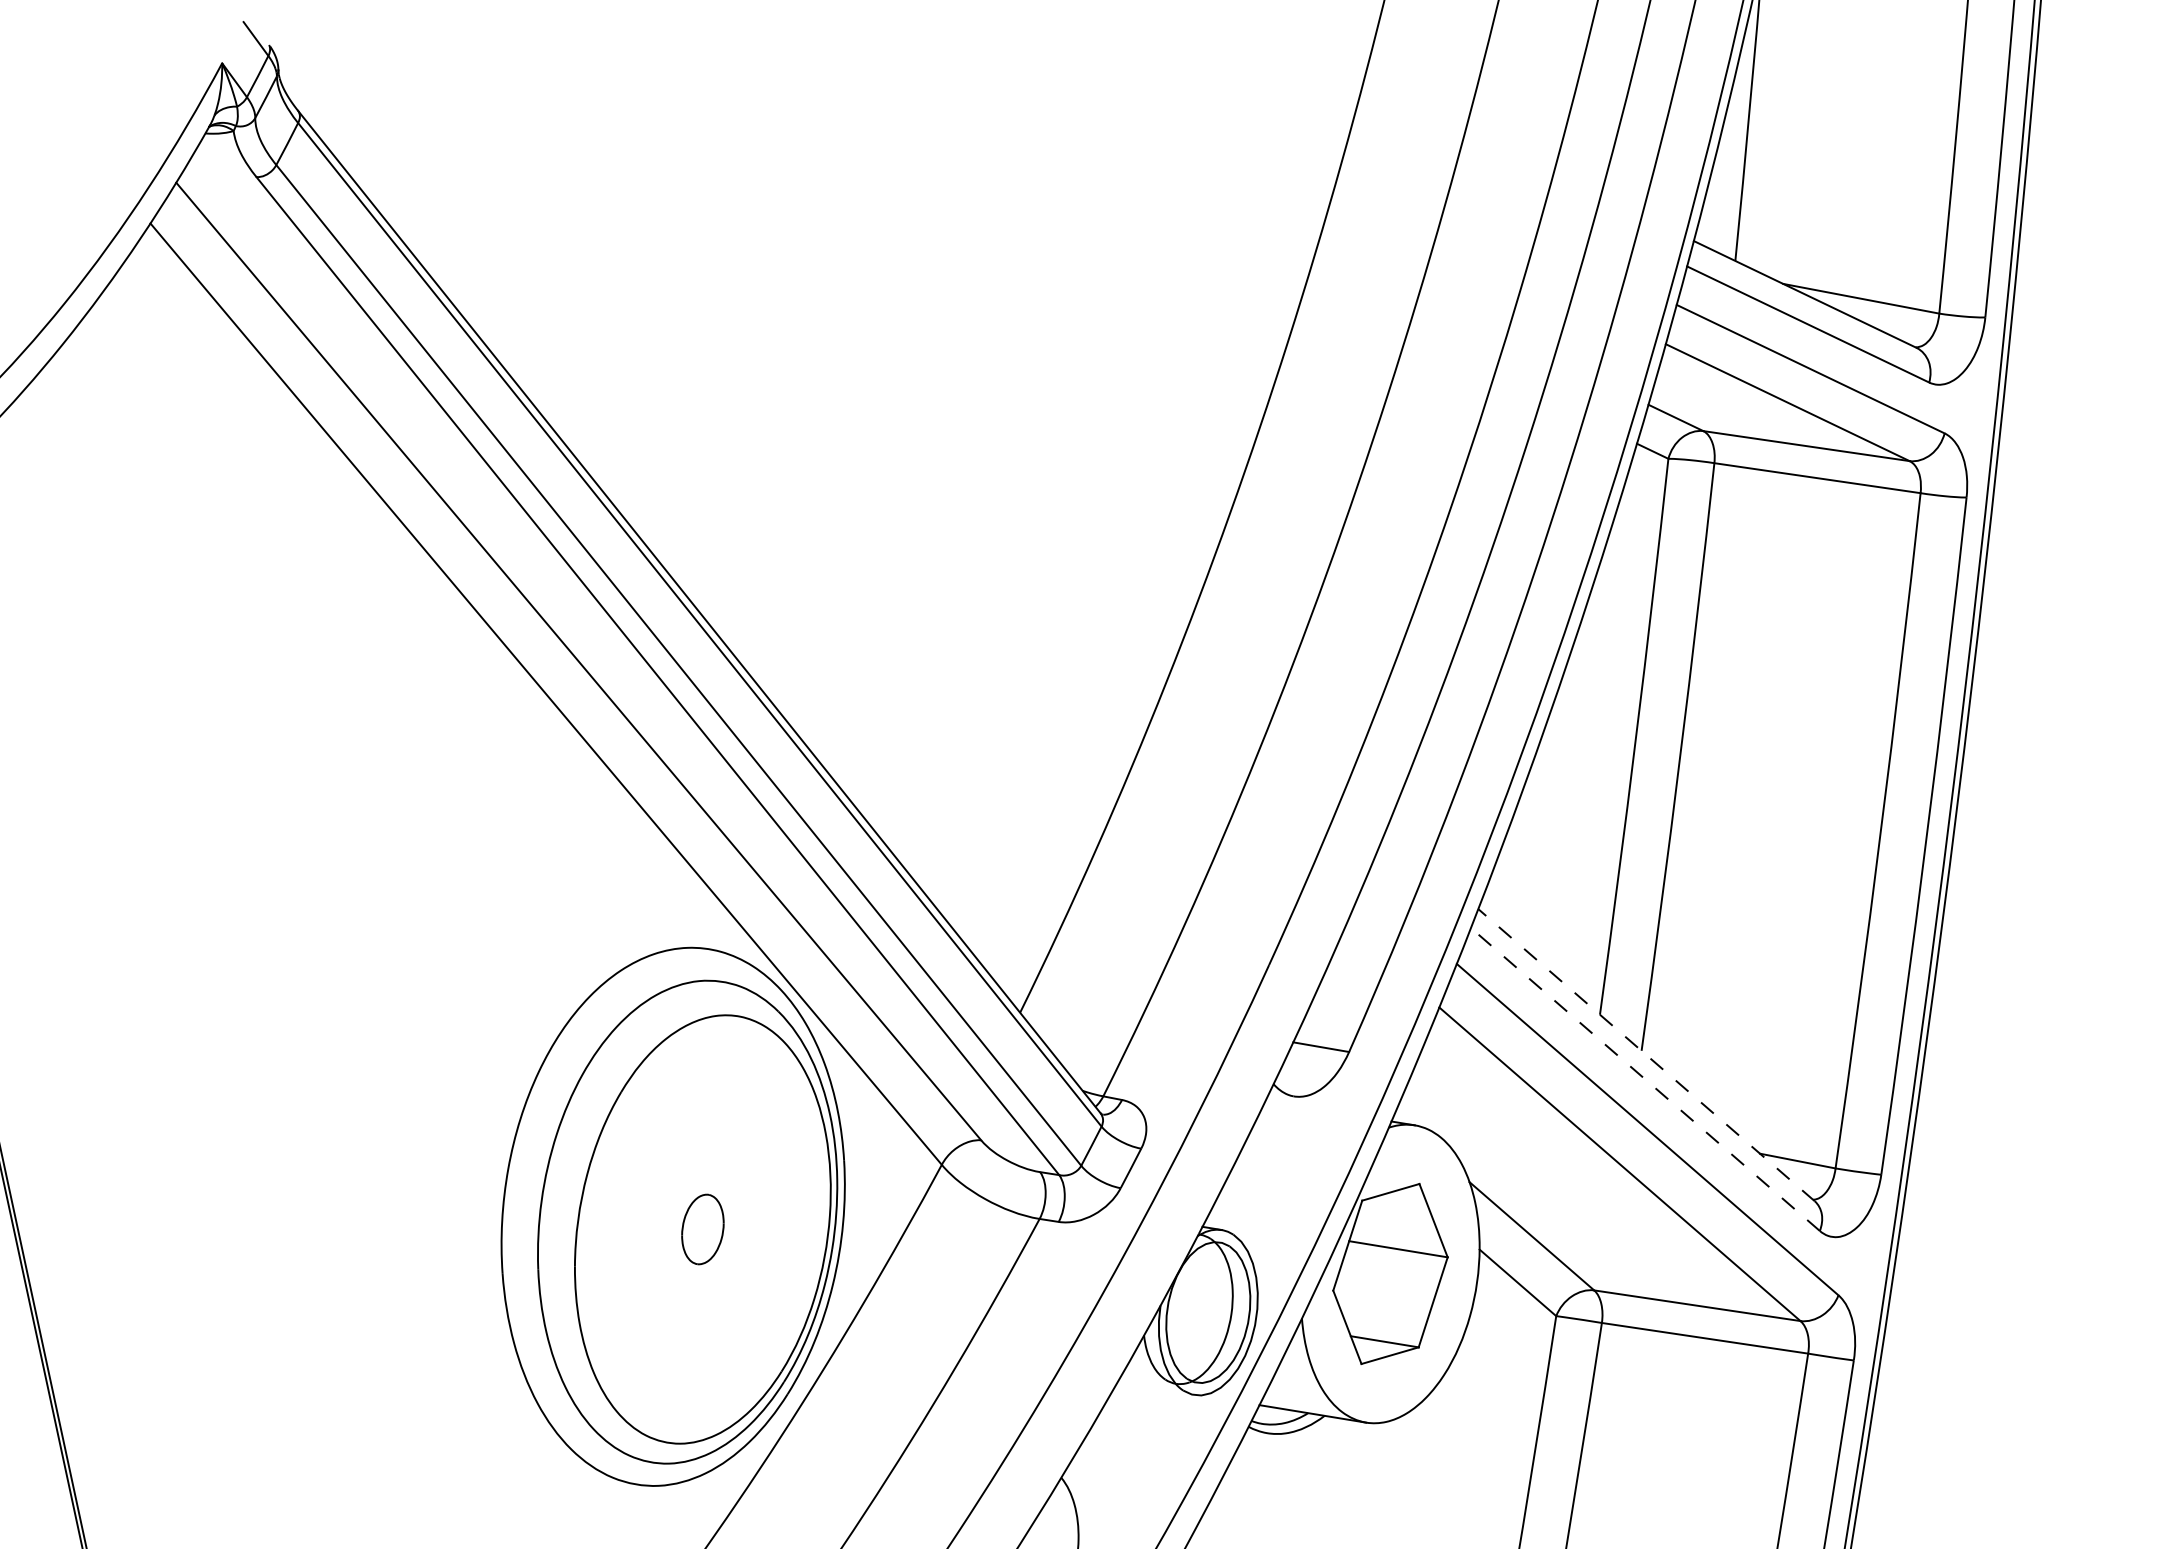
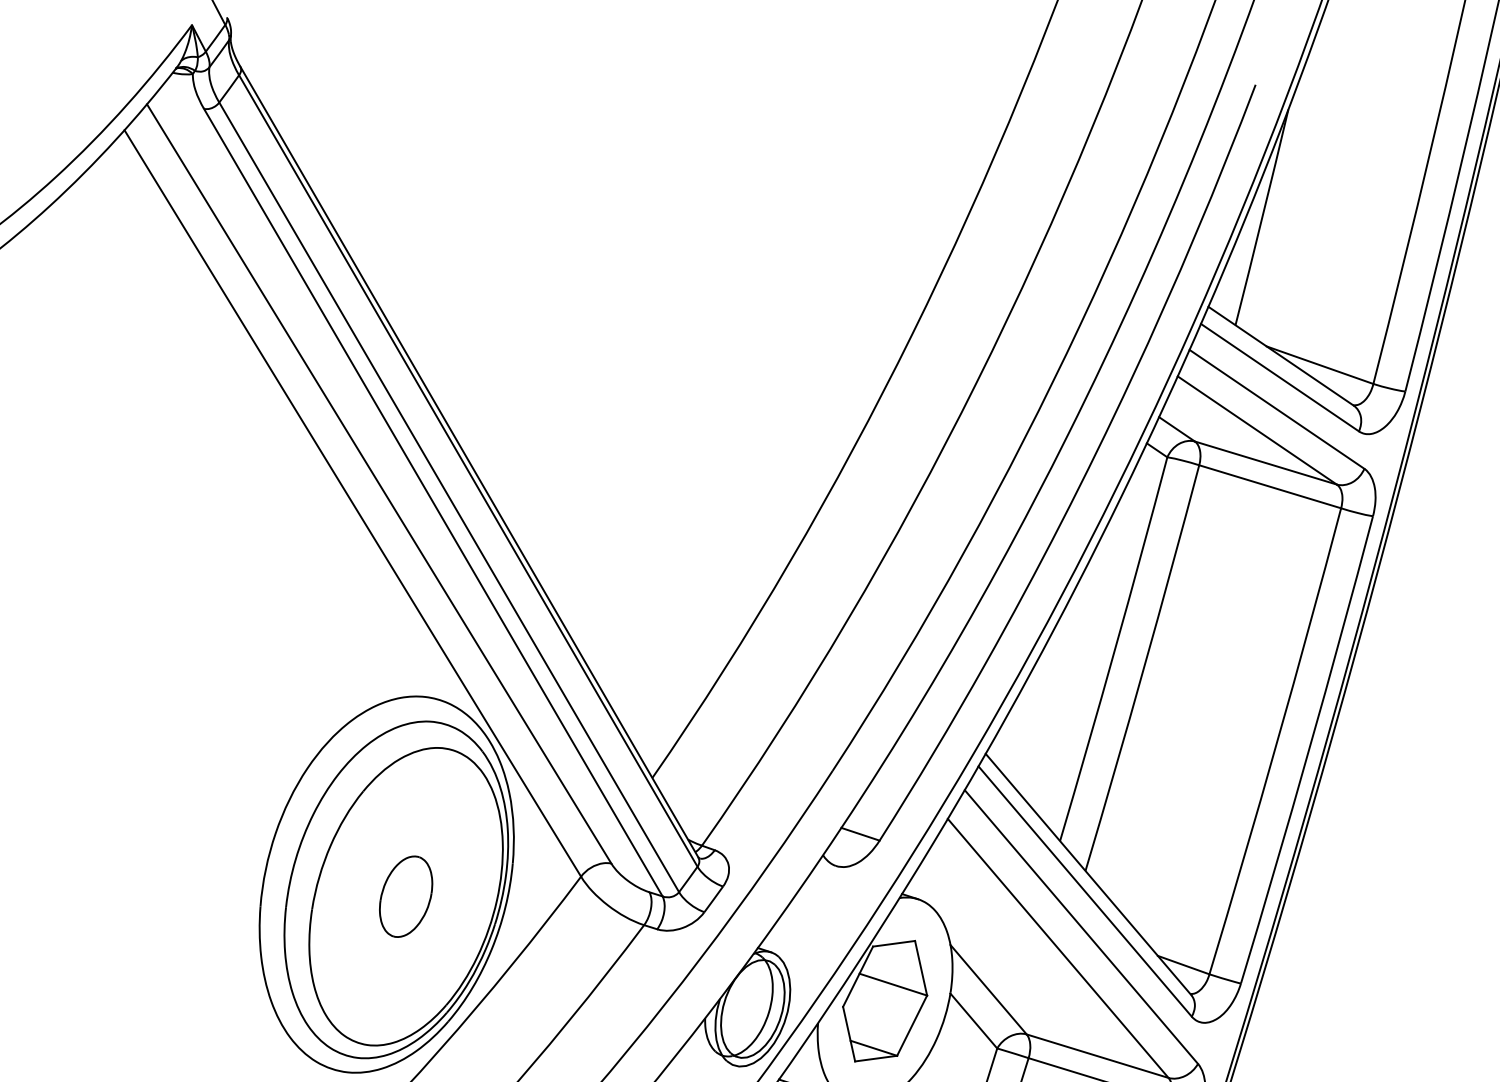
line: (1646, 1055) -> (1088, 874), dashed -> solid
line: (1645, 1079) -> (1085, 891), dashed -> solid
part: (702, 1229) -> (405, 896), size x1.67

